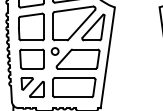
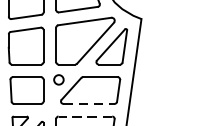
line: (76, 68) -> (88, 103), solid -> dashed
line: (73, 78) -> (84, 117), solid -> dashed

